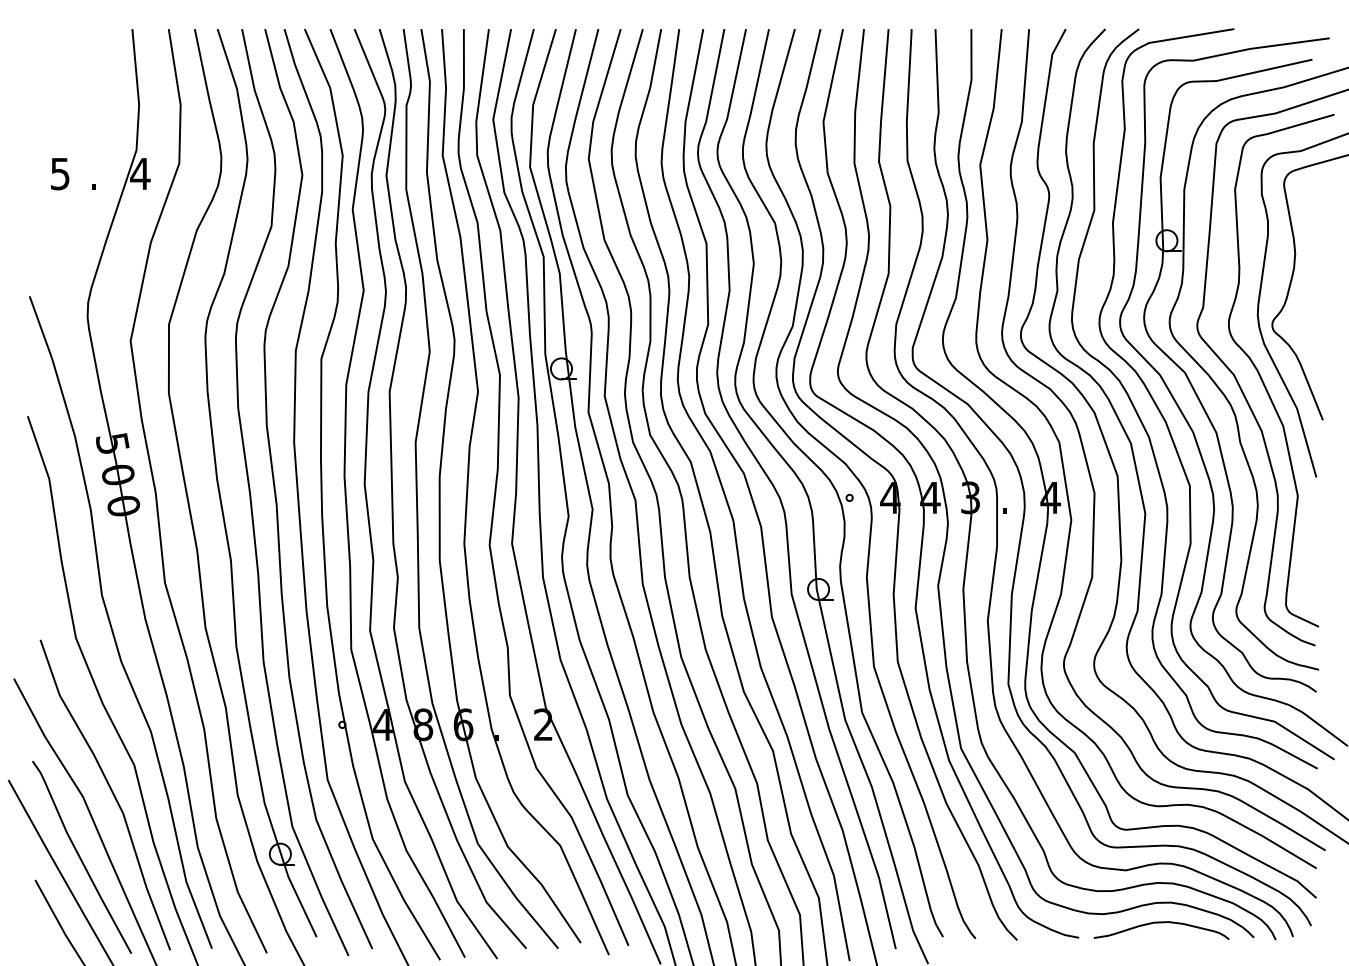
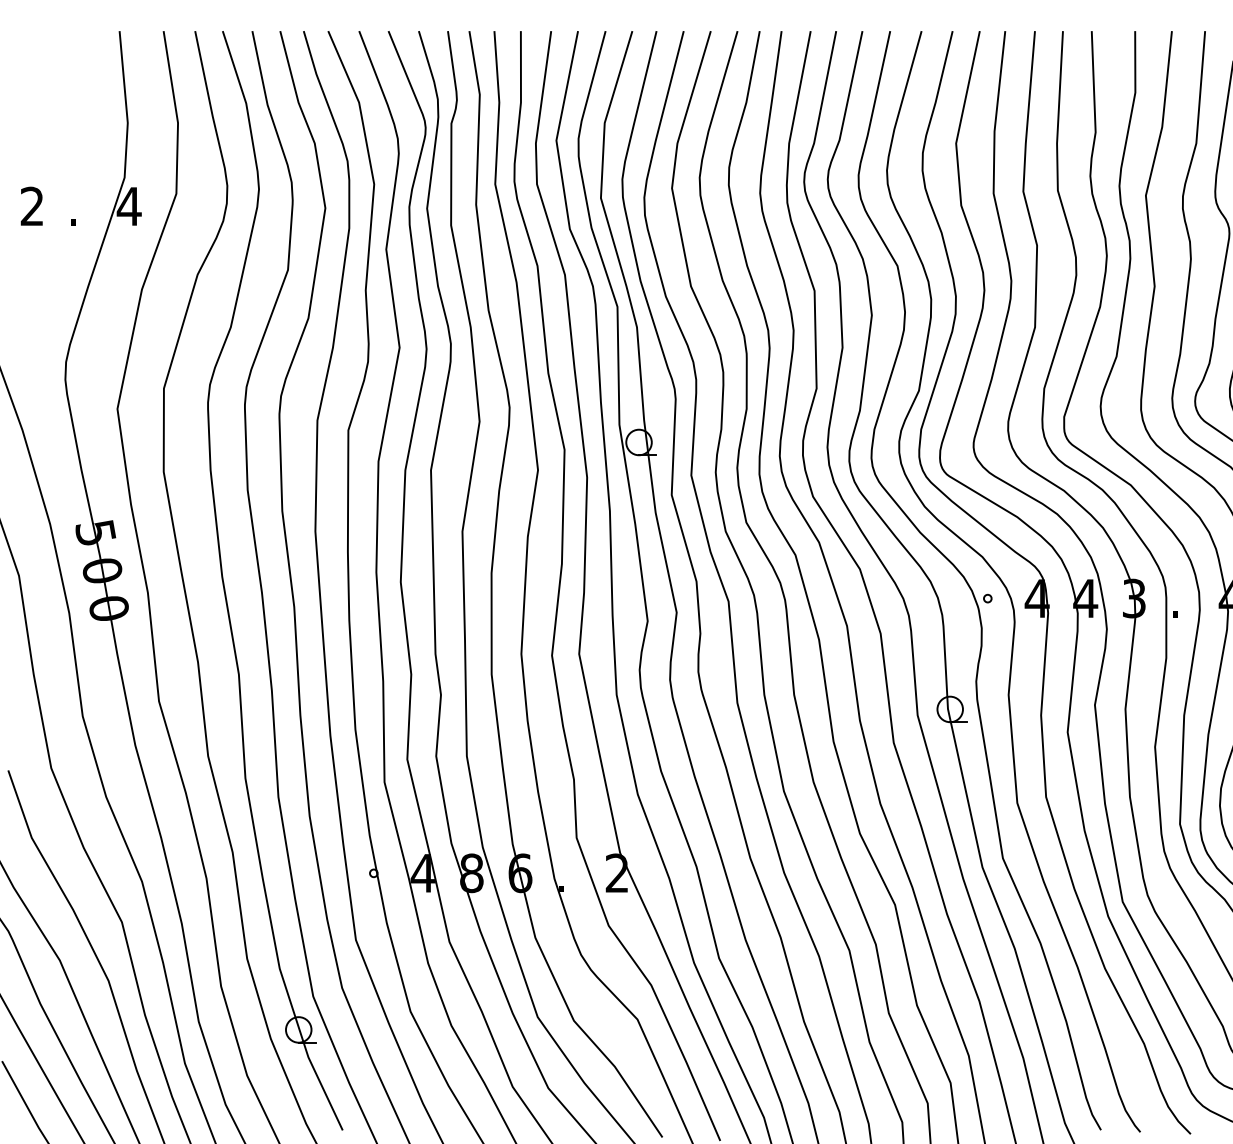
text: (59, 173) -> (31, 205), 5 -> 2

